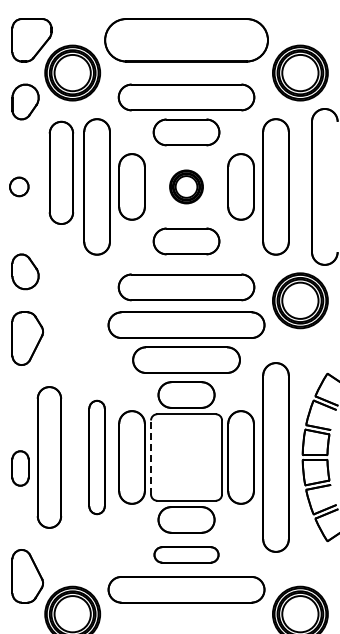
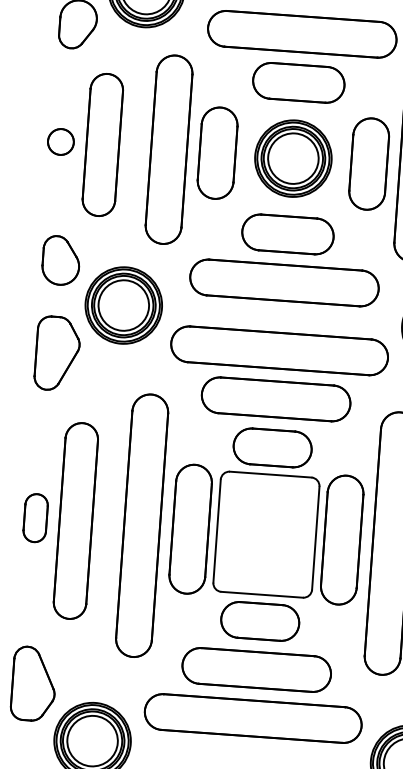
part: (61, 172) -> (102, 144), moved
part: (186, 186) -> (293, 158), size x1.67
part: (186, 287) -> (284, 283), moved
part: (72, 300) -> (123, 305), added
part: (96, 457) -> (141, 525), size x1.67
line: (151, 457) -> (217, 531), dashed -> solid
part: (20, 468) -> (35, 518), moved
part: (186, 554) -> (256, 669), size x1.67

